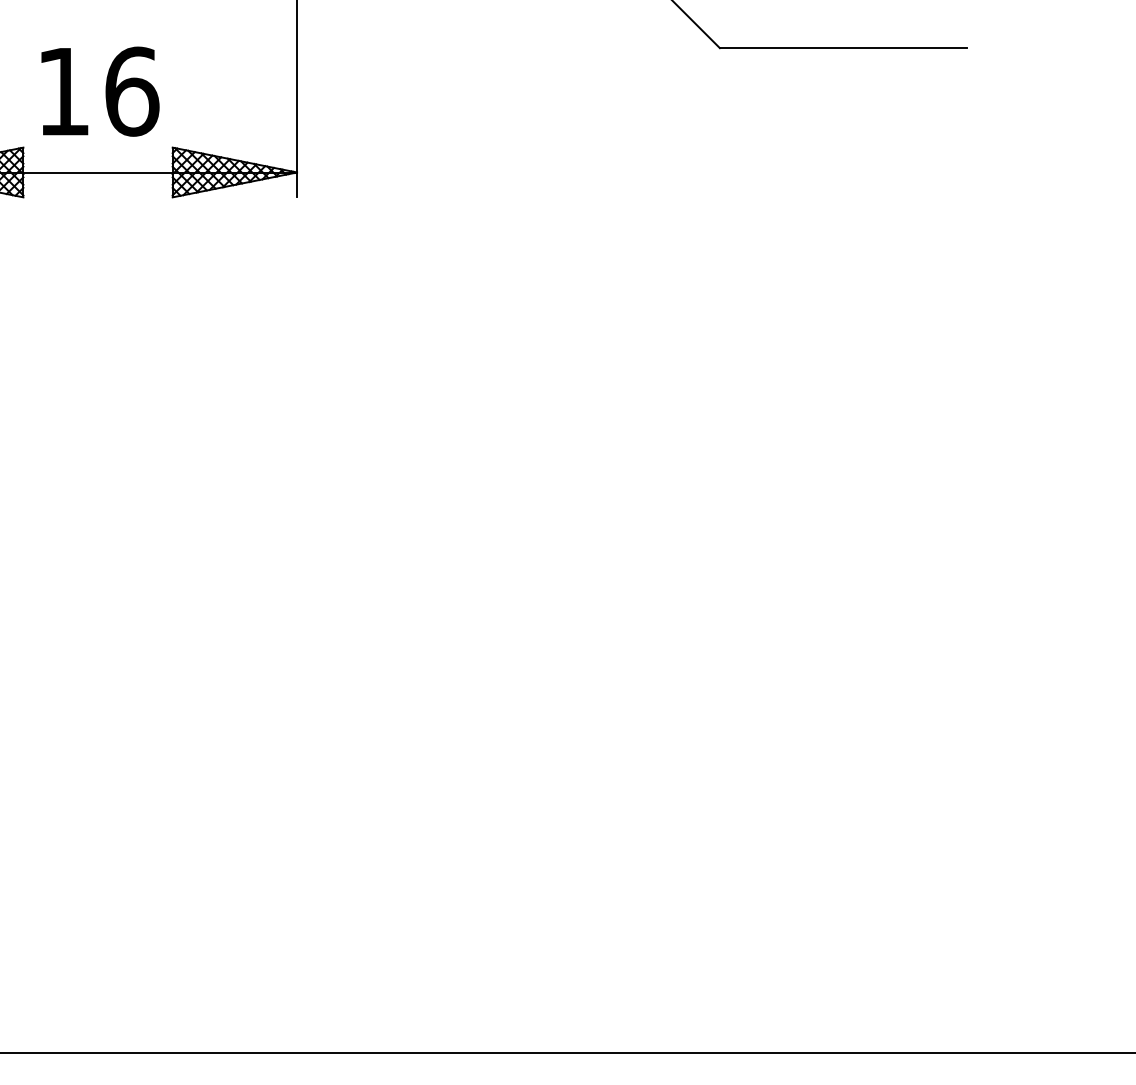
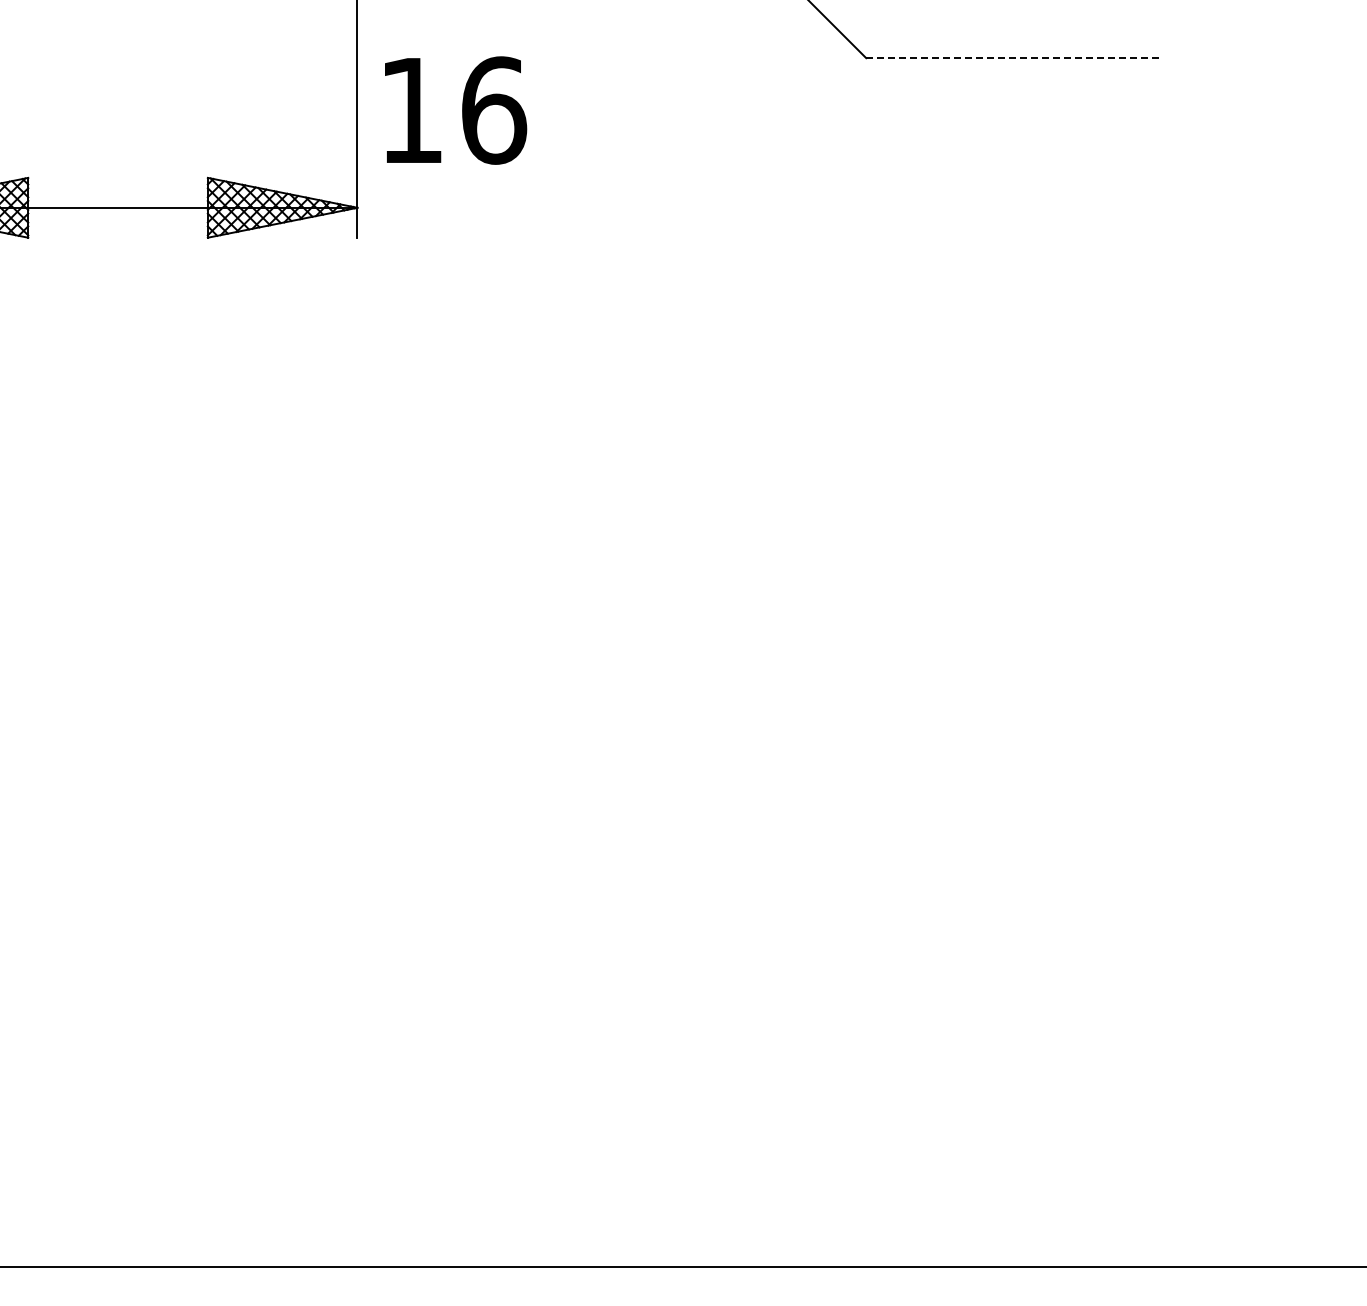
line: (843, 48) -> (1014, 58), solid -> dashed
text: (100, 91) -> (456, 110), moved

